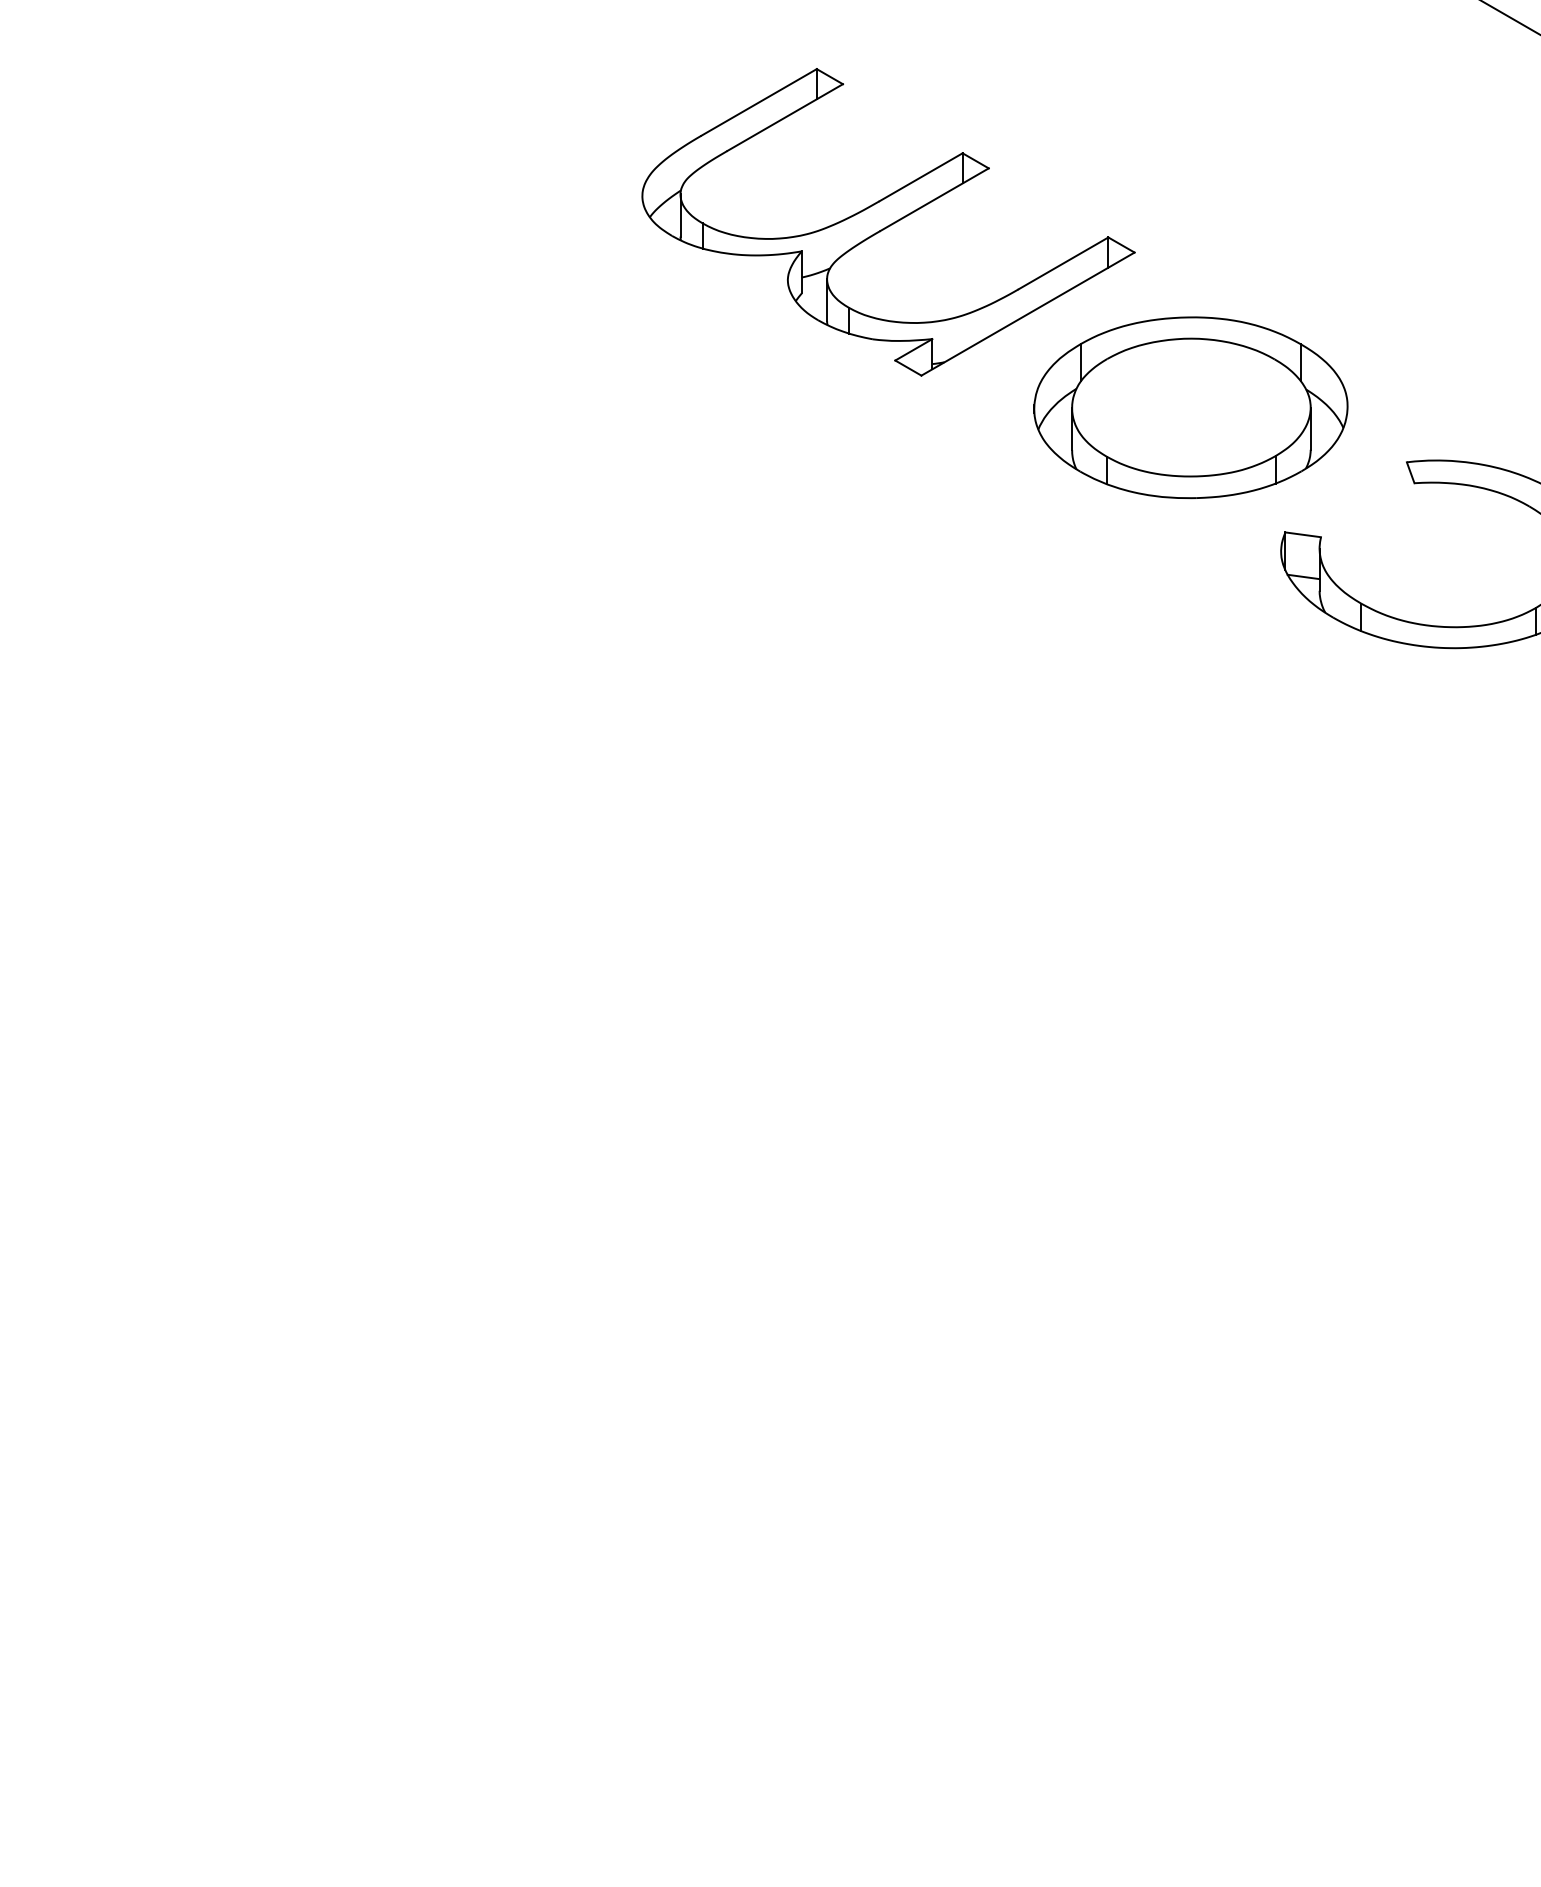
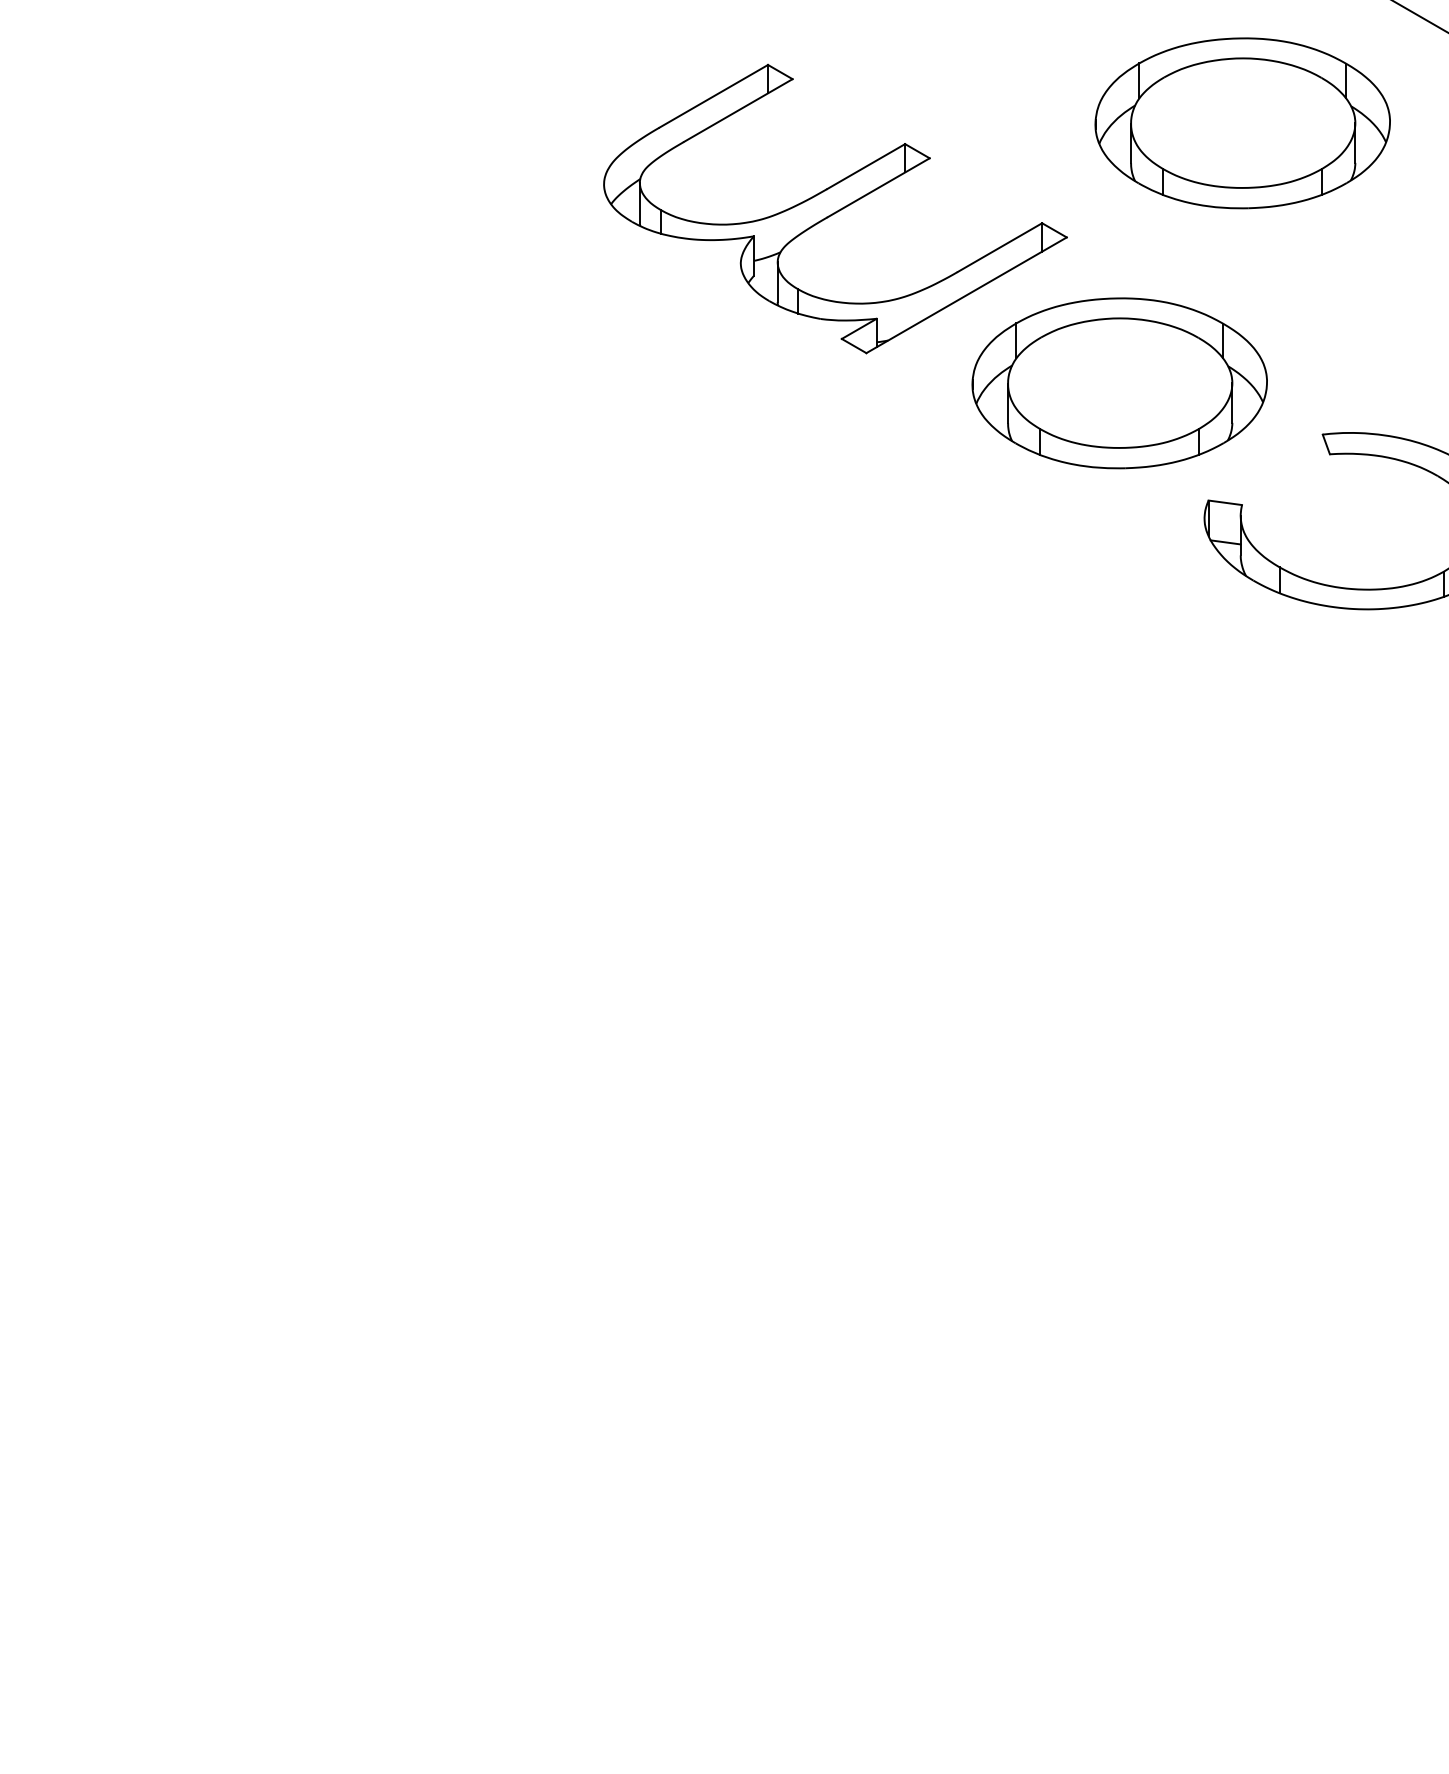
part: (1321, 131) -> (1242, 123), added

